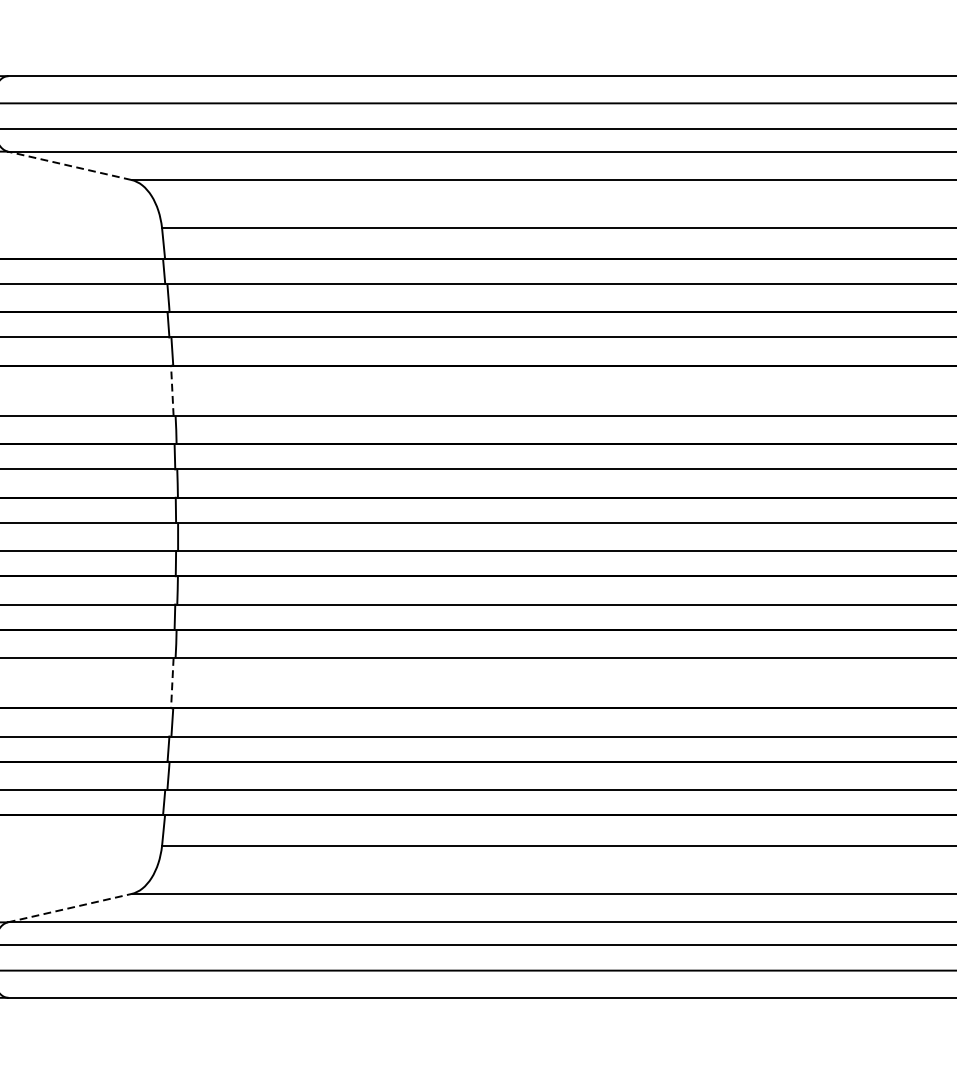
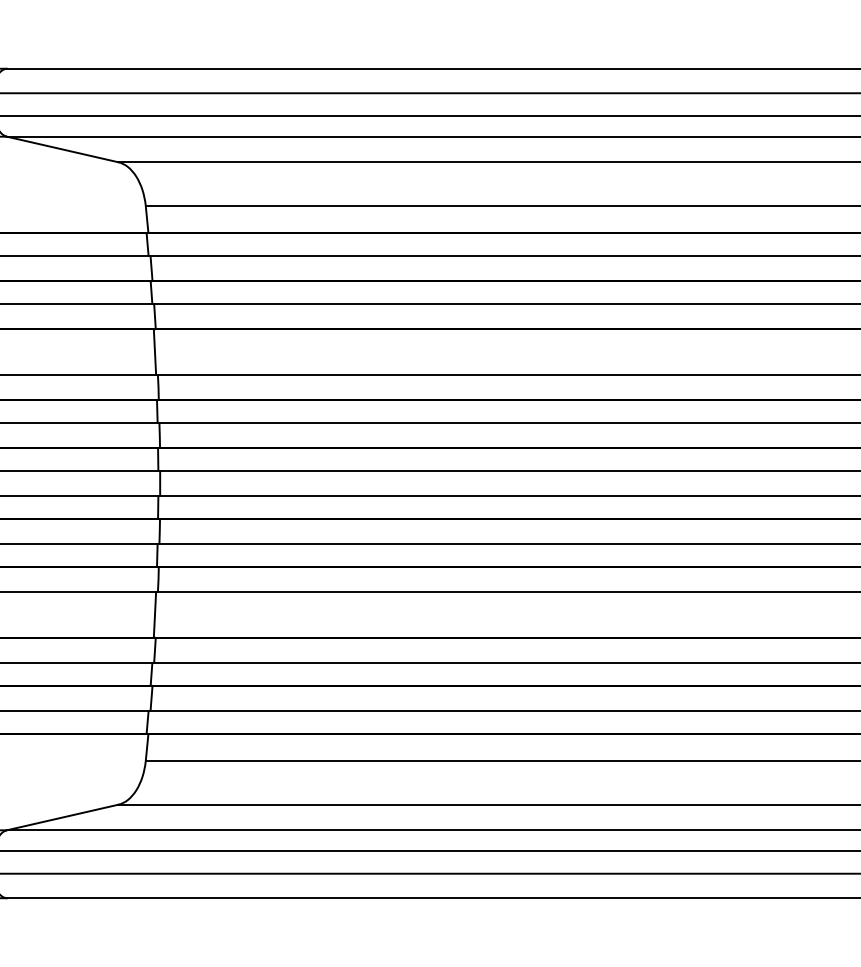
line: (69, 165) -> (62, 149), dashed -> solid
line: (171, 391) -> (154, 352), dashed -> solid
line: (171, 682) -> (154, 614), dashed -> solid
line: (70, 908) -> (63, 817), dashed -> solid

